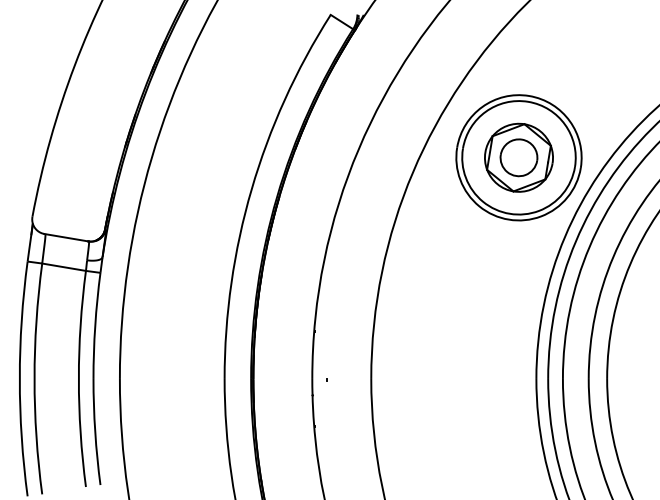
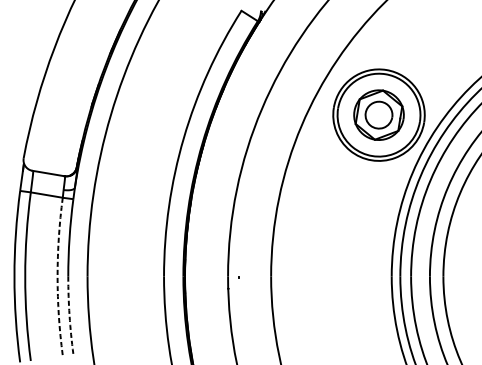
arc: (78, 378) -> (57, 276), solid -> dashed
arc: (95, 432) -> (69, 315), solid -> dashed

